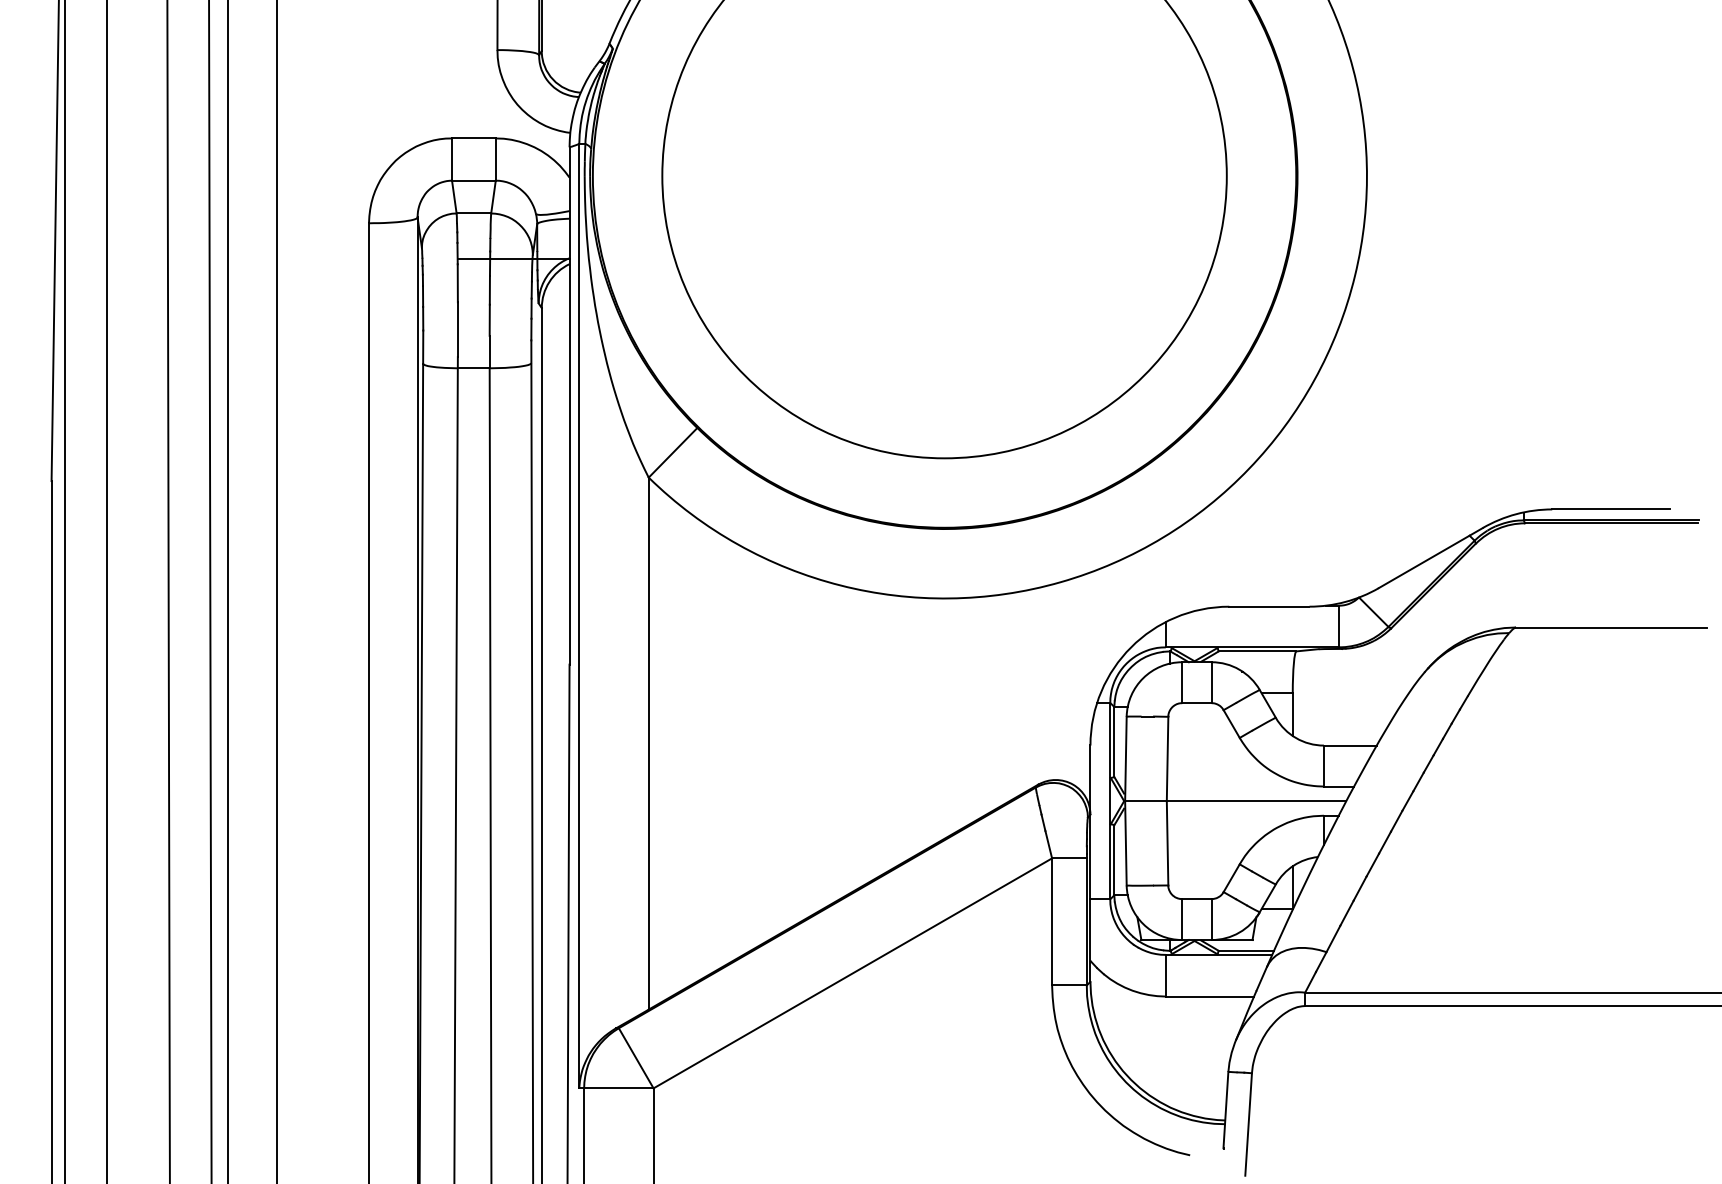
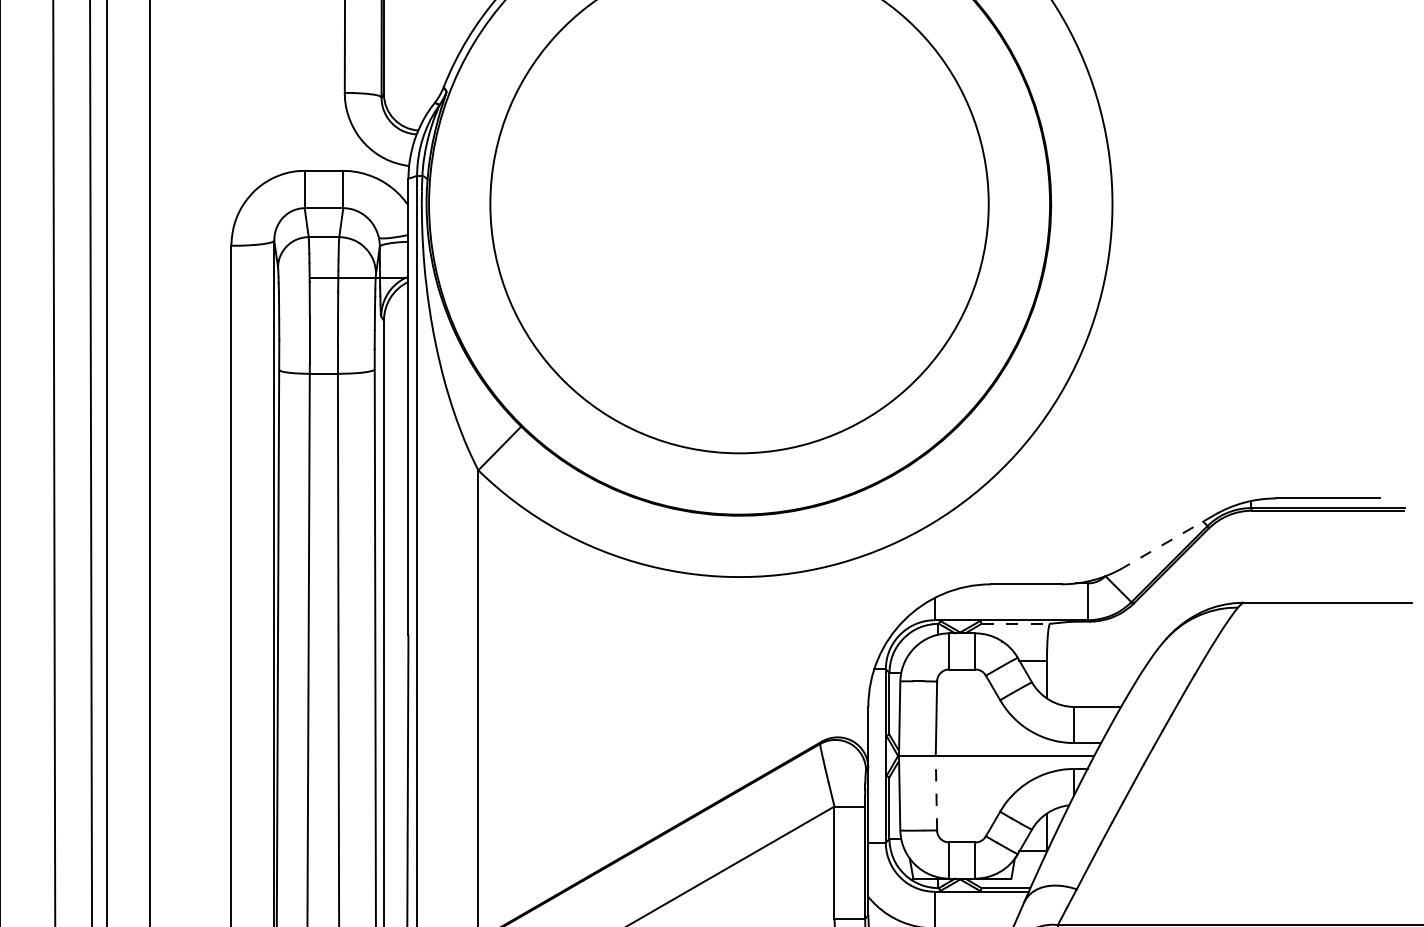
line: (1430, 558) -> (1168, 541), solid -> dashed
line: (1257, 651) -> (1015, 623), solid -> dashed
line: (1167, 842) -> (936, 792), solid -> dashed

